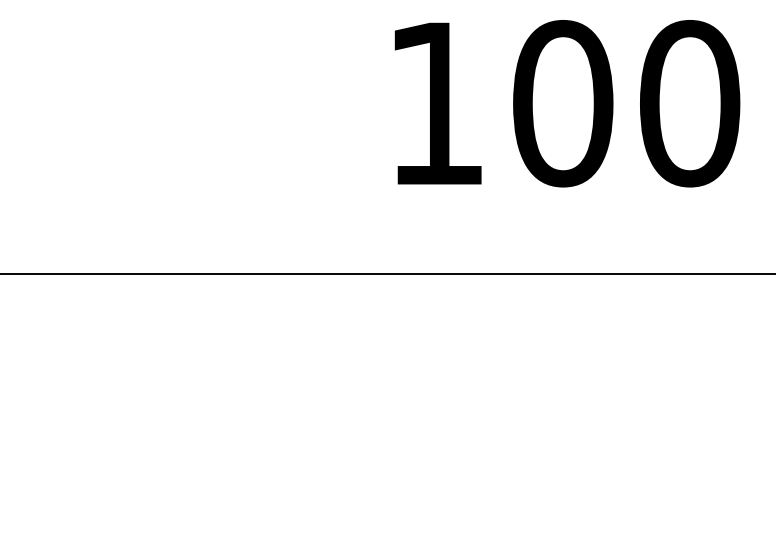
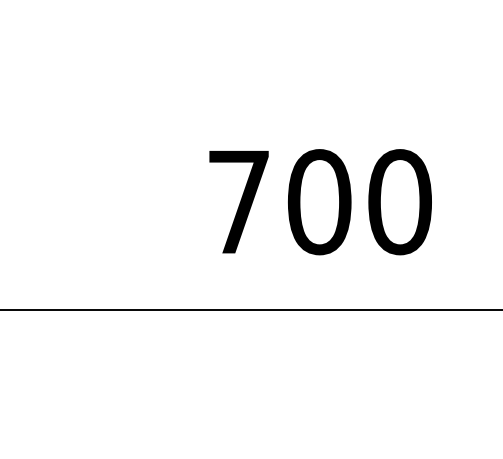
text: (435, 102) -> (238, 201), 100 -> 700

